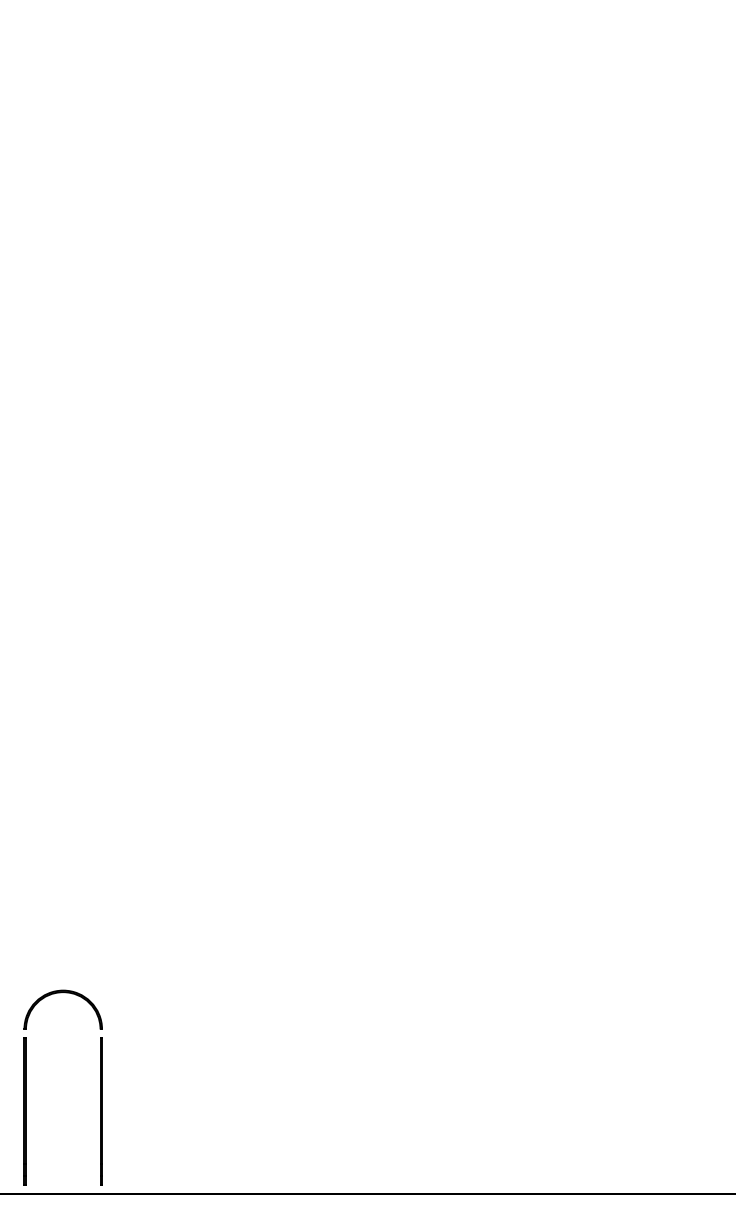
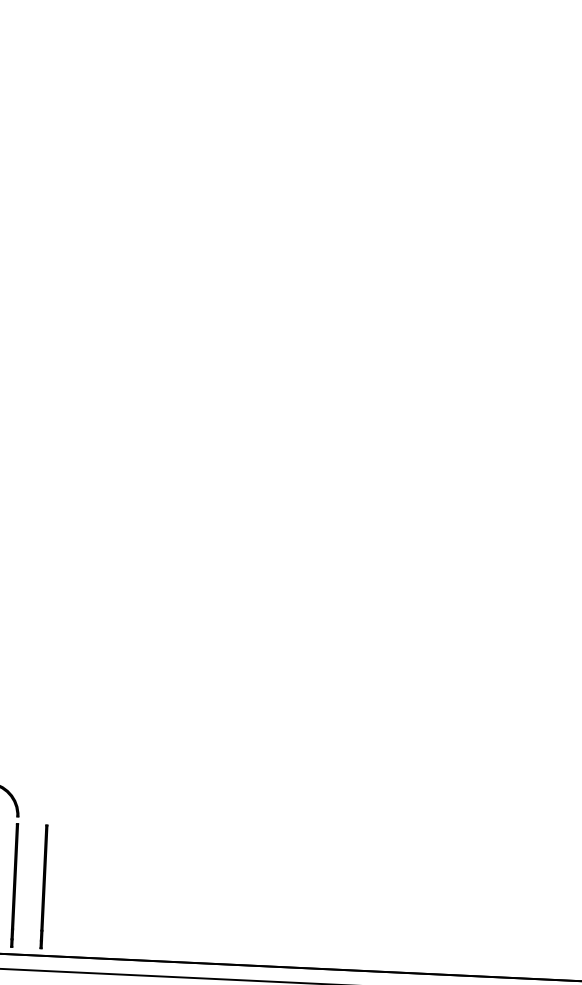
line: (136, 1111) -> (44, 886), added

